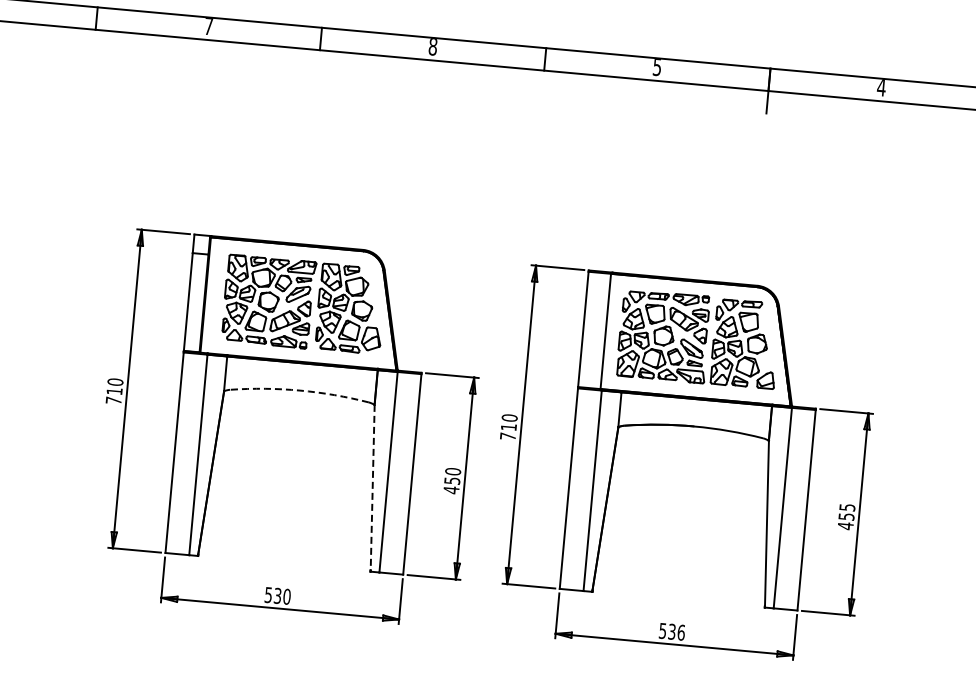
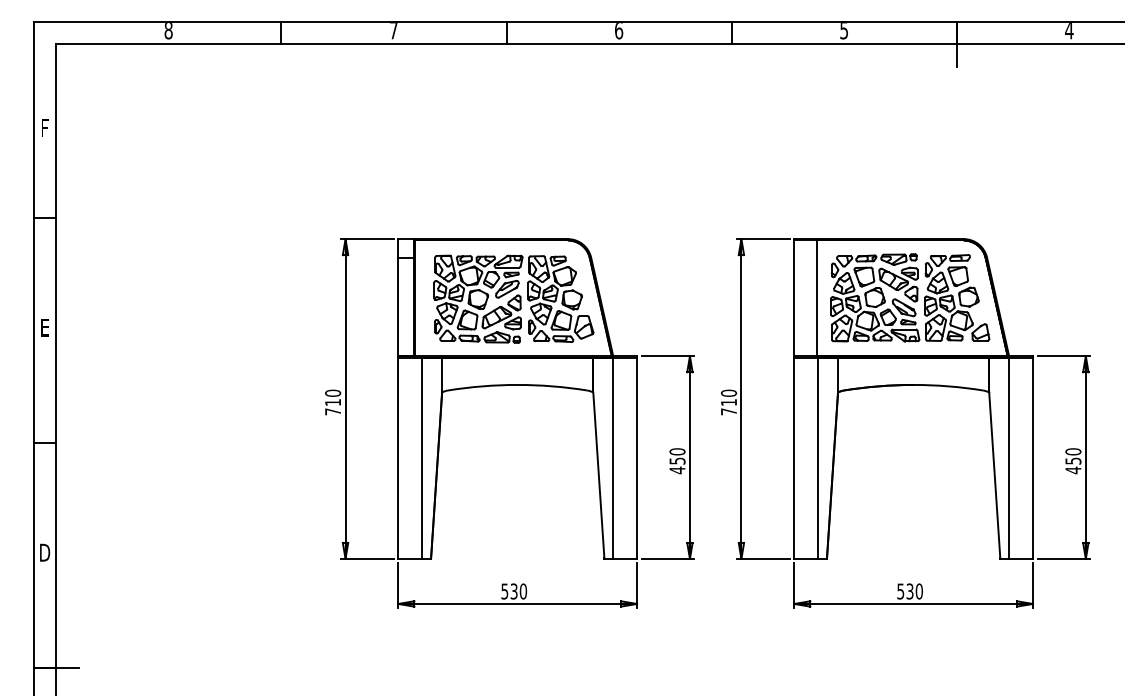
text: (433, 47) -> (619, 31), 8 -> 6
arc: (299, 390) -> (517, 384), dashed -> solid
line: (372, 489) -> (598, 476), dashed -> solid
text: (847, 507) -> (1073, 451), 455 -> 450
text: (681, 632) -> (919, 591), 536 -> 530

